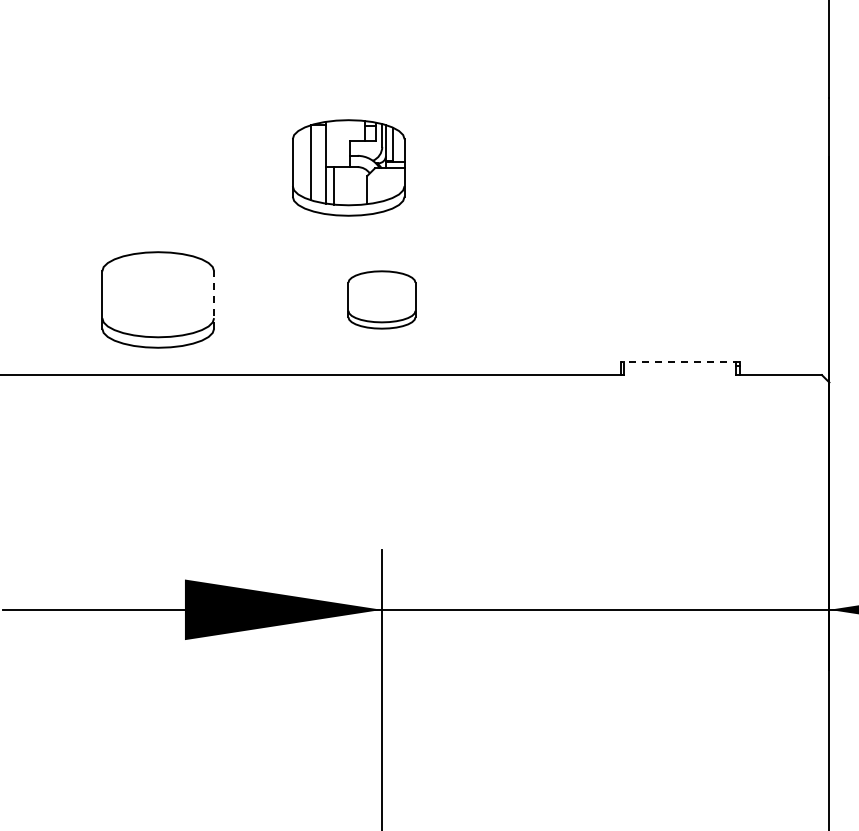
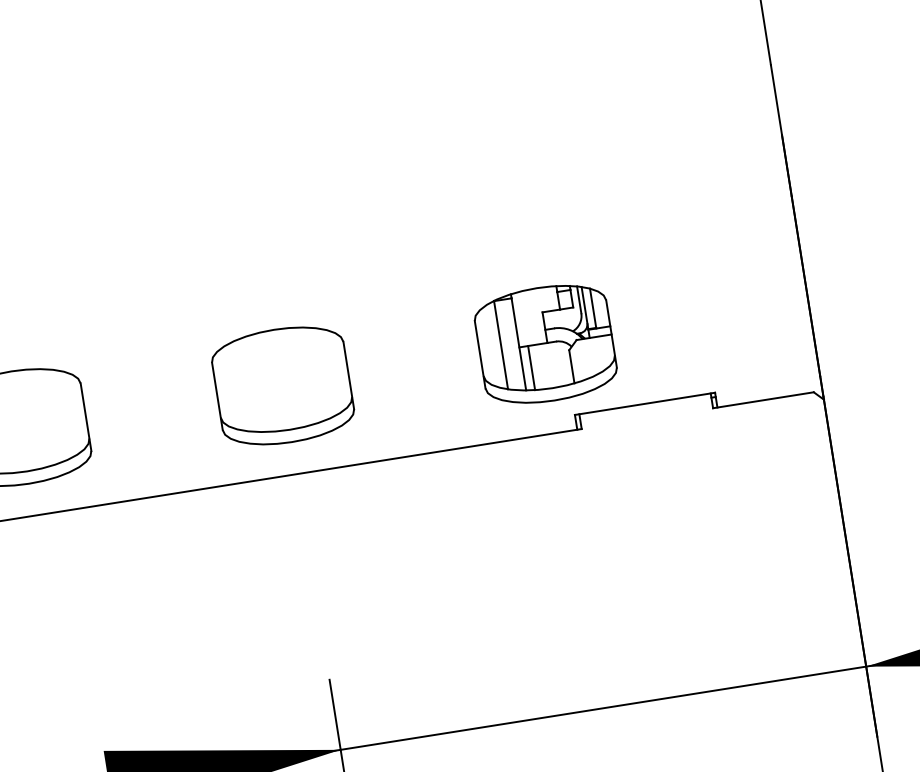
part: (348, 167) -> (545, 343), moved
part: (381, 299) -> (282, 385), size x1.67
line: (214, 300) -> (86, 417), dashed -> solid
line: (680, 362) -> (645, 403), dashed -> solid

